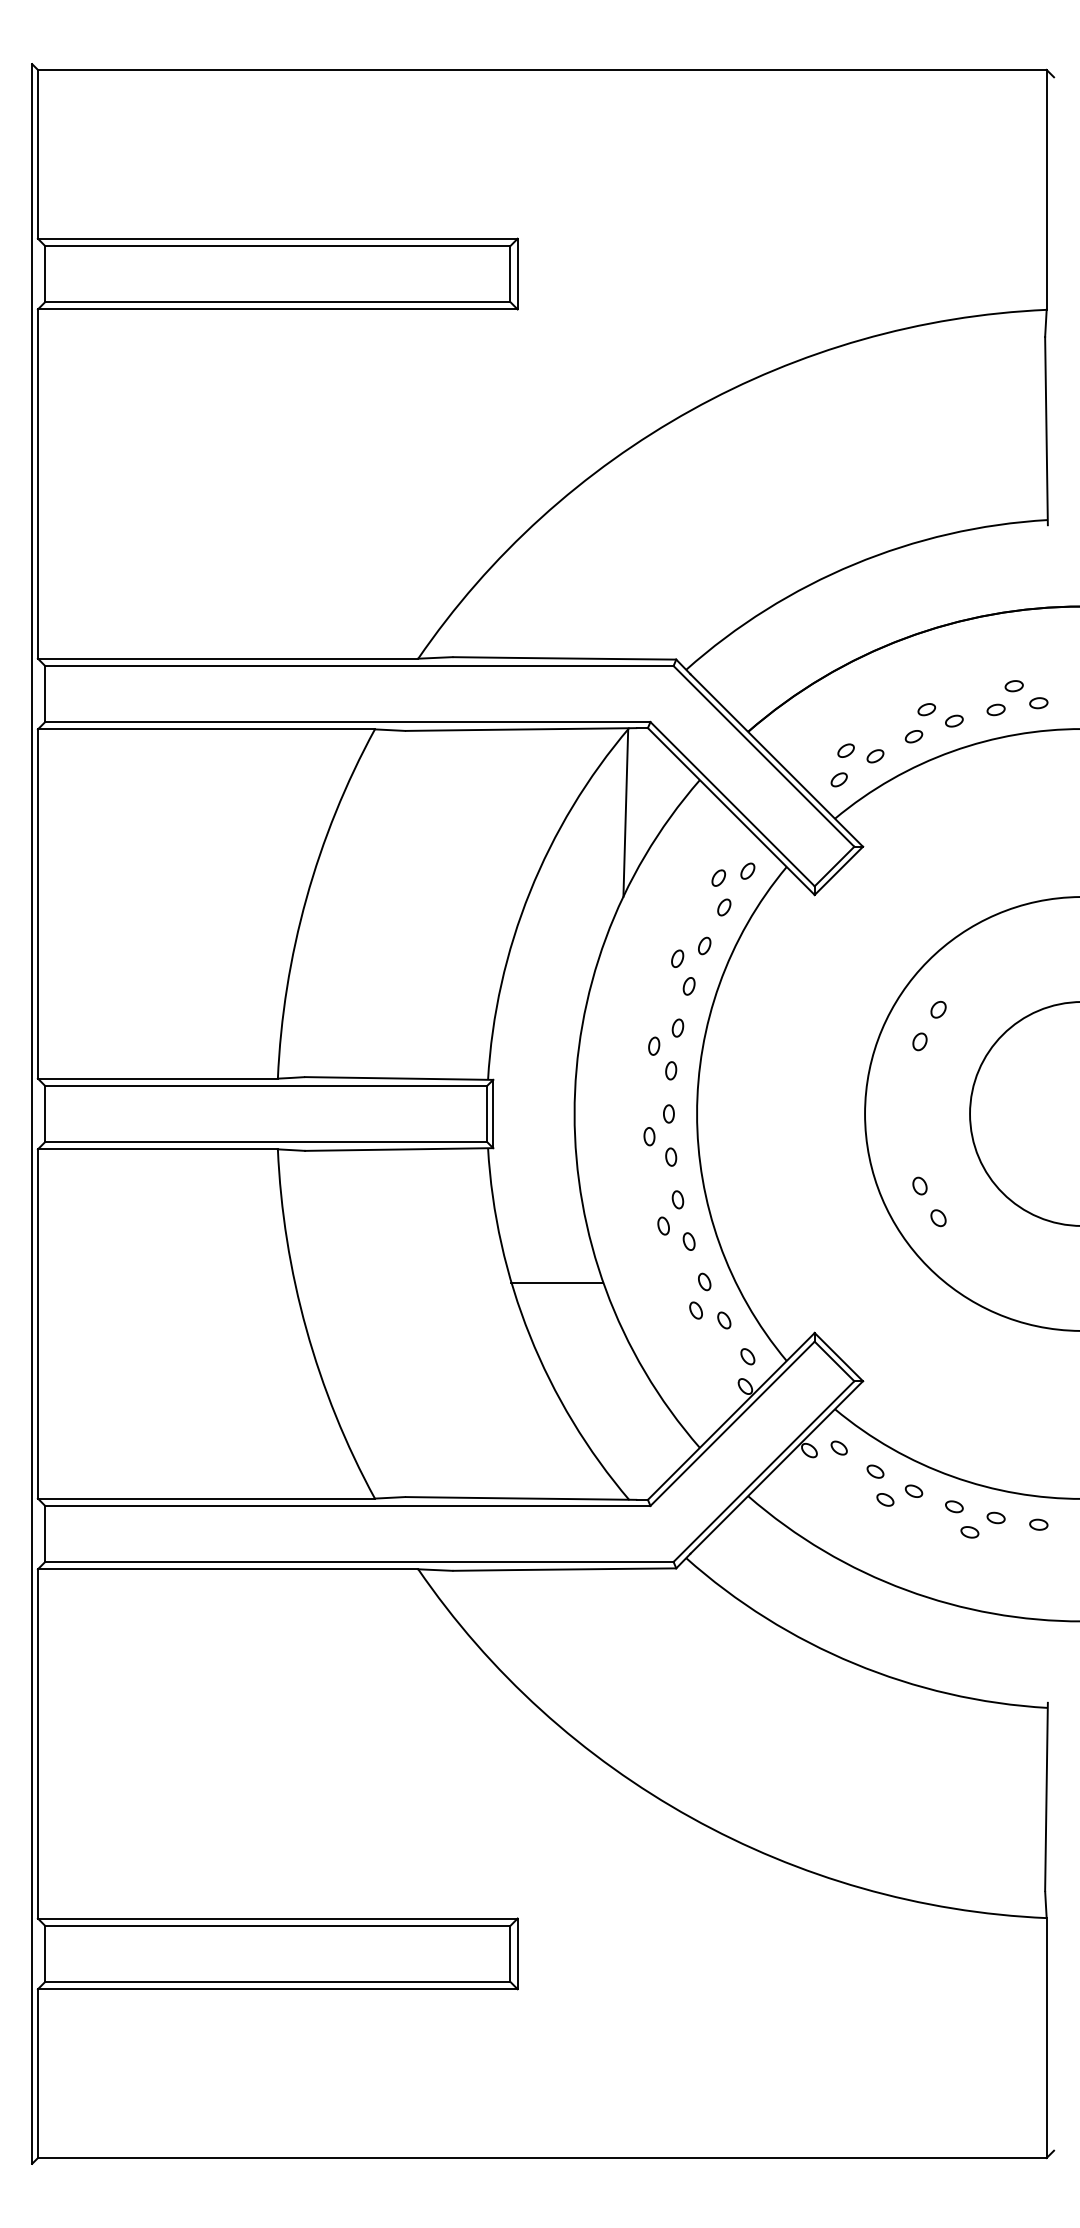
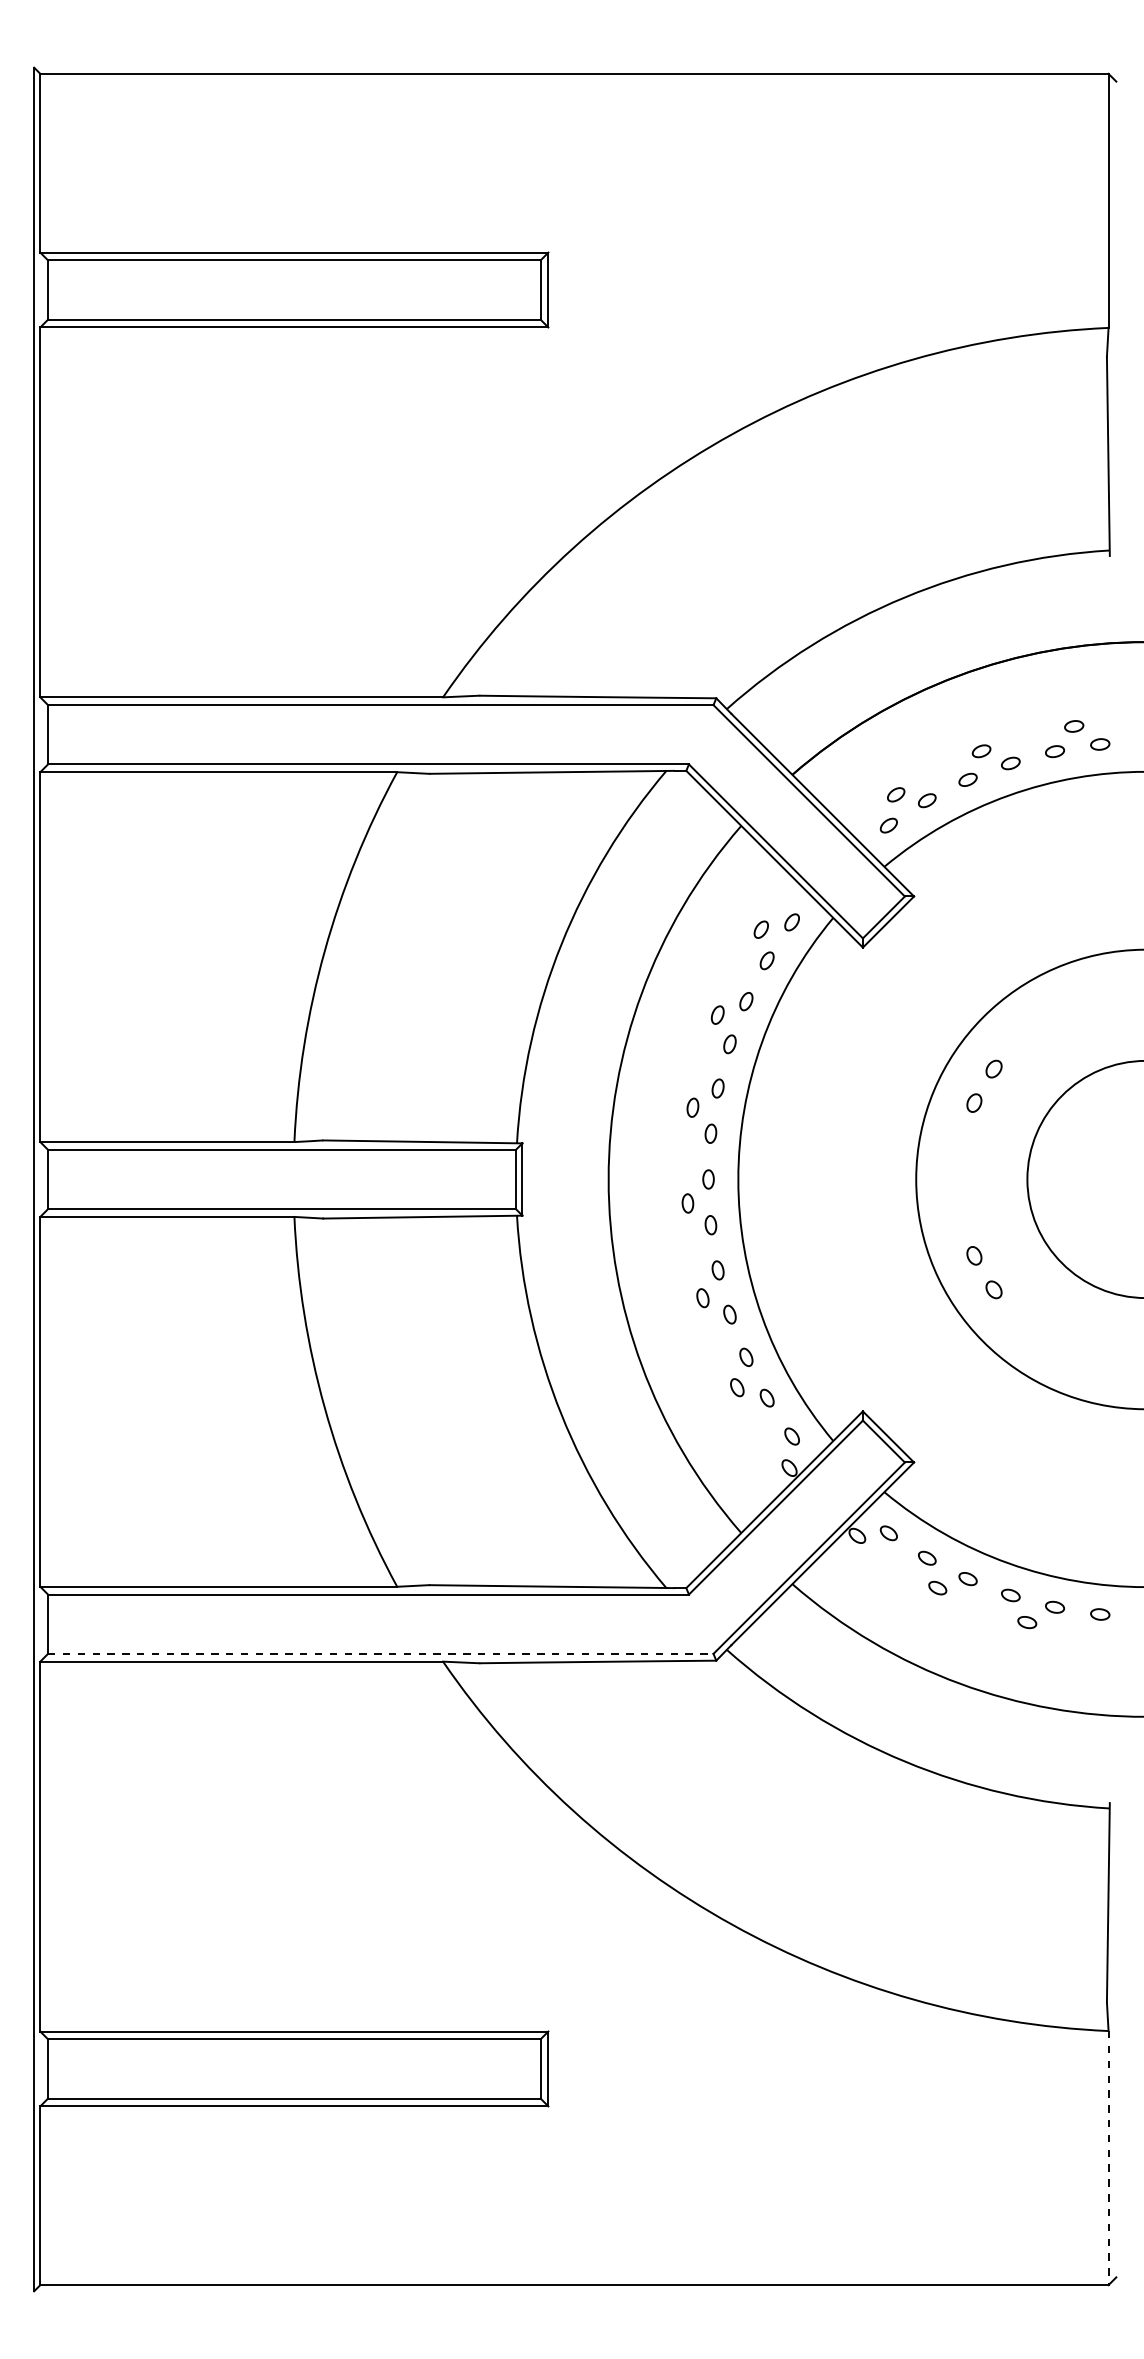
line: (625, 812) -> (662, 860), removed
line: (557, 1283) -> (590, 1358), removed
line: (359, 1561) -> (380, 1653), solid -> dashed
line: (1046, 2038) -> (1108, 2158), solid -> dashed

